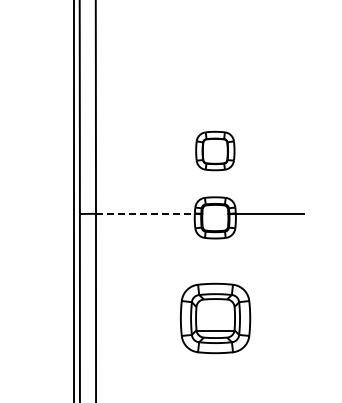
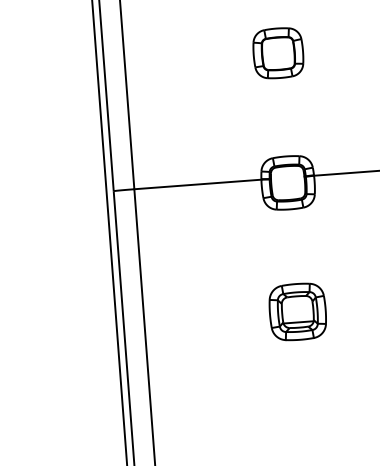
part: (215, 150) -> (278, 52), moved
line: (145, 213) -> (197, 183), dashed -> solid
part: (214, 317) -> (296, 310), size x0.62

